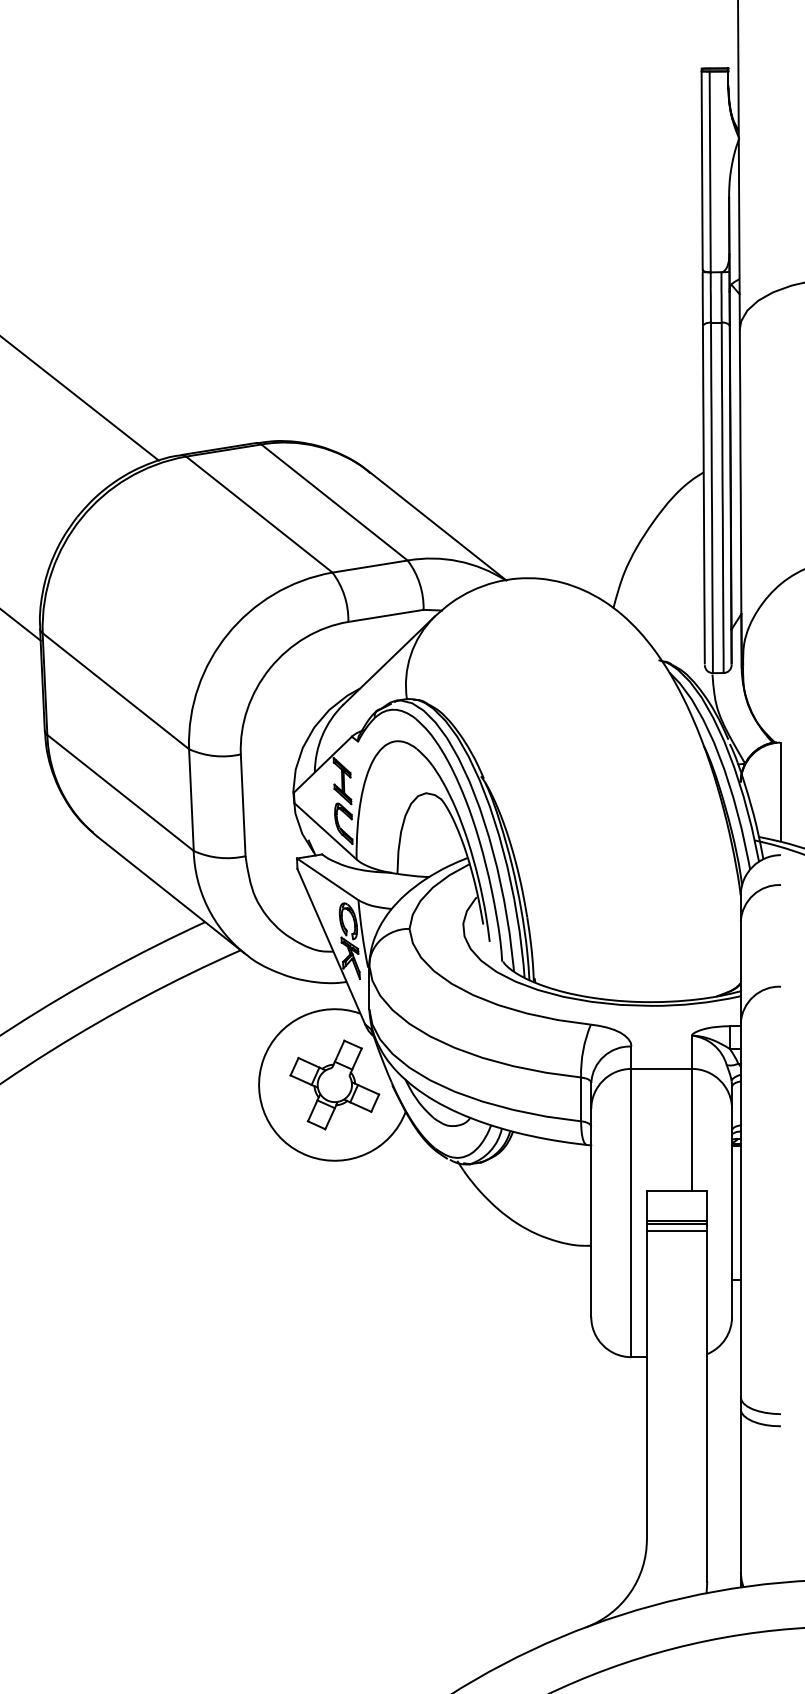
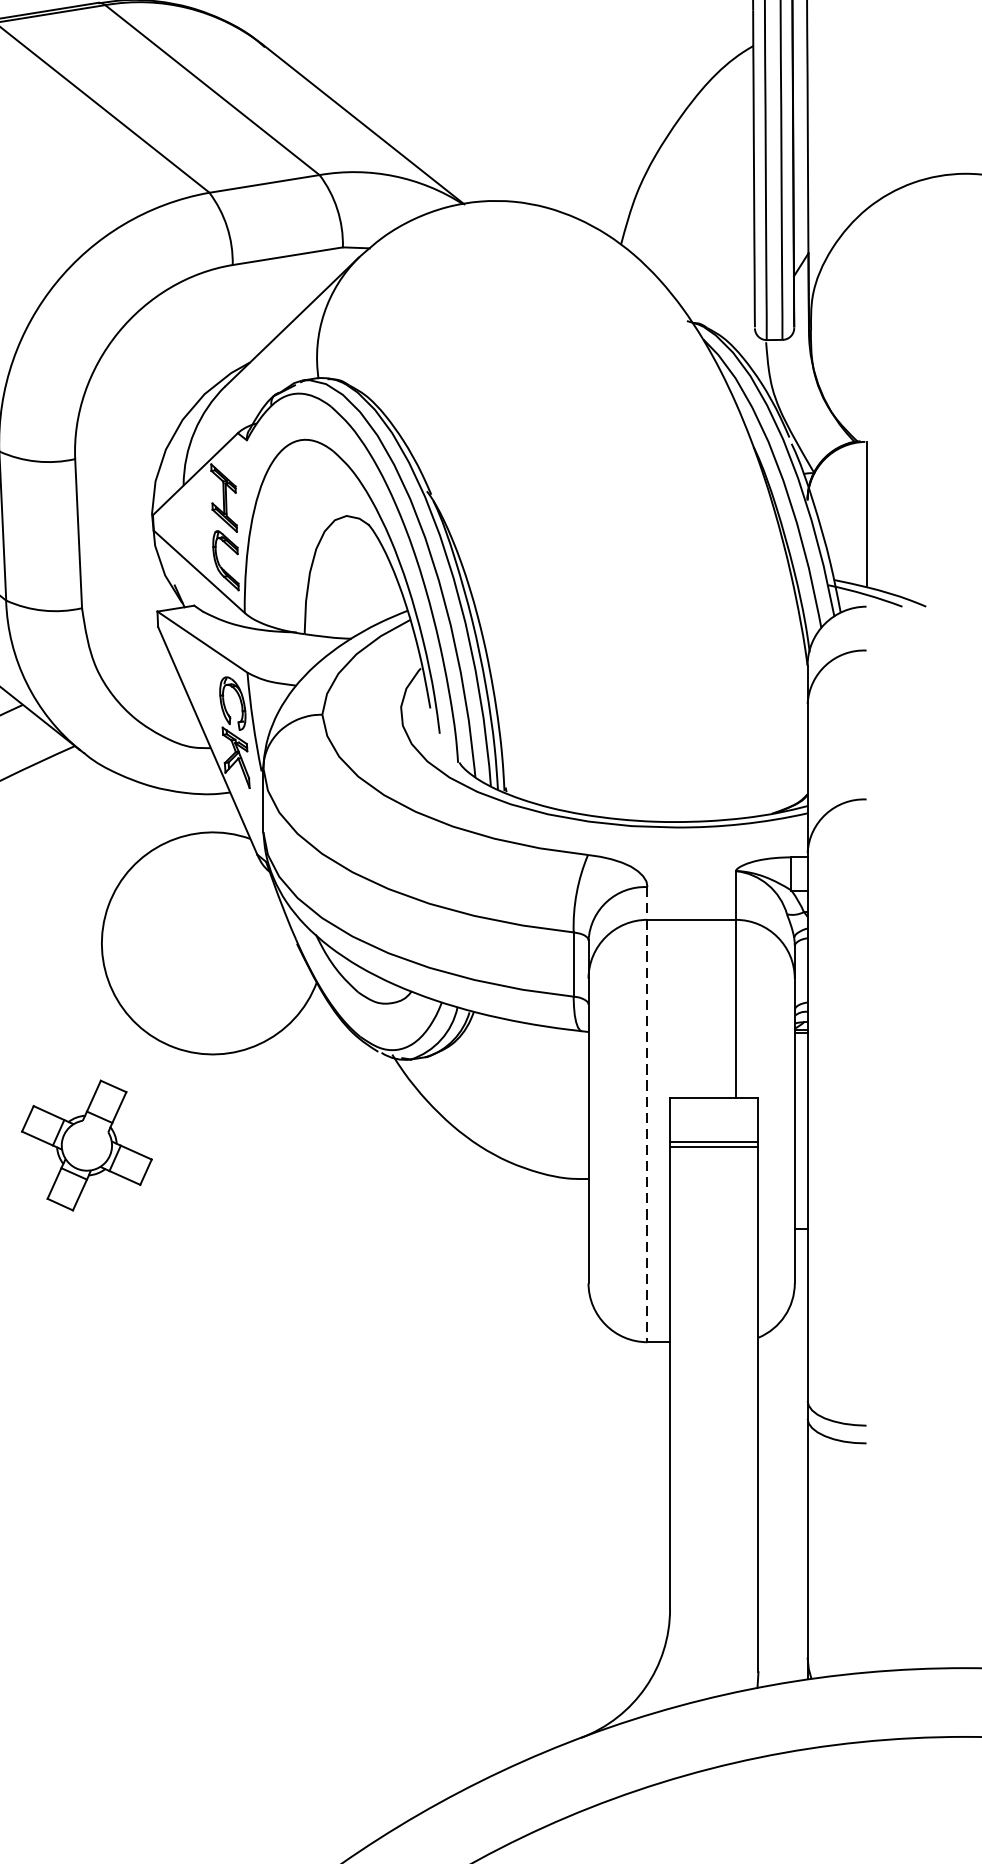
part: (334, 1084) -> (86, 1144), moved
line: (631, 1202) -> (647, 1115), solid -> dashed
line: (676, 1230) -> (713, 1156), removed

